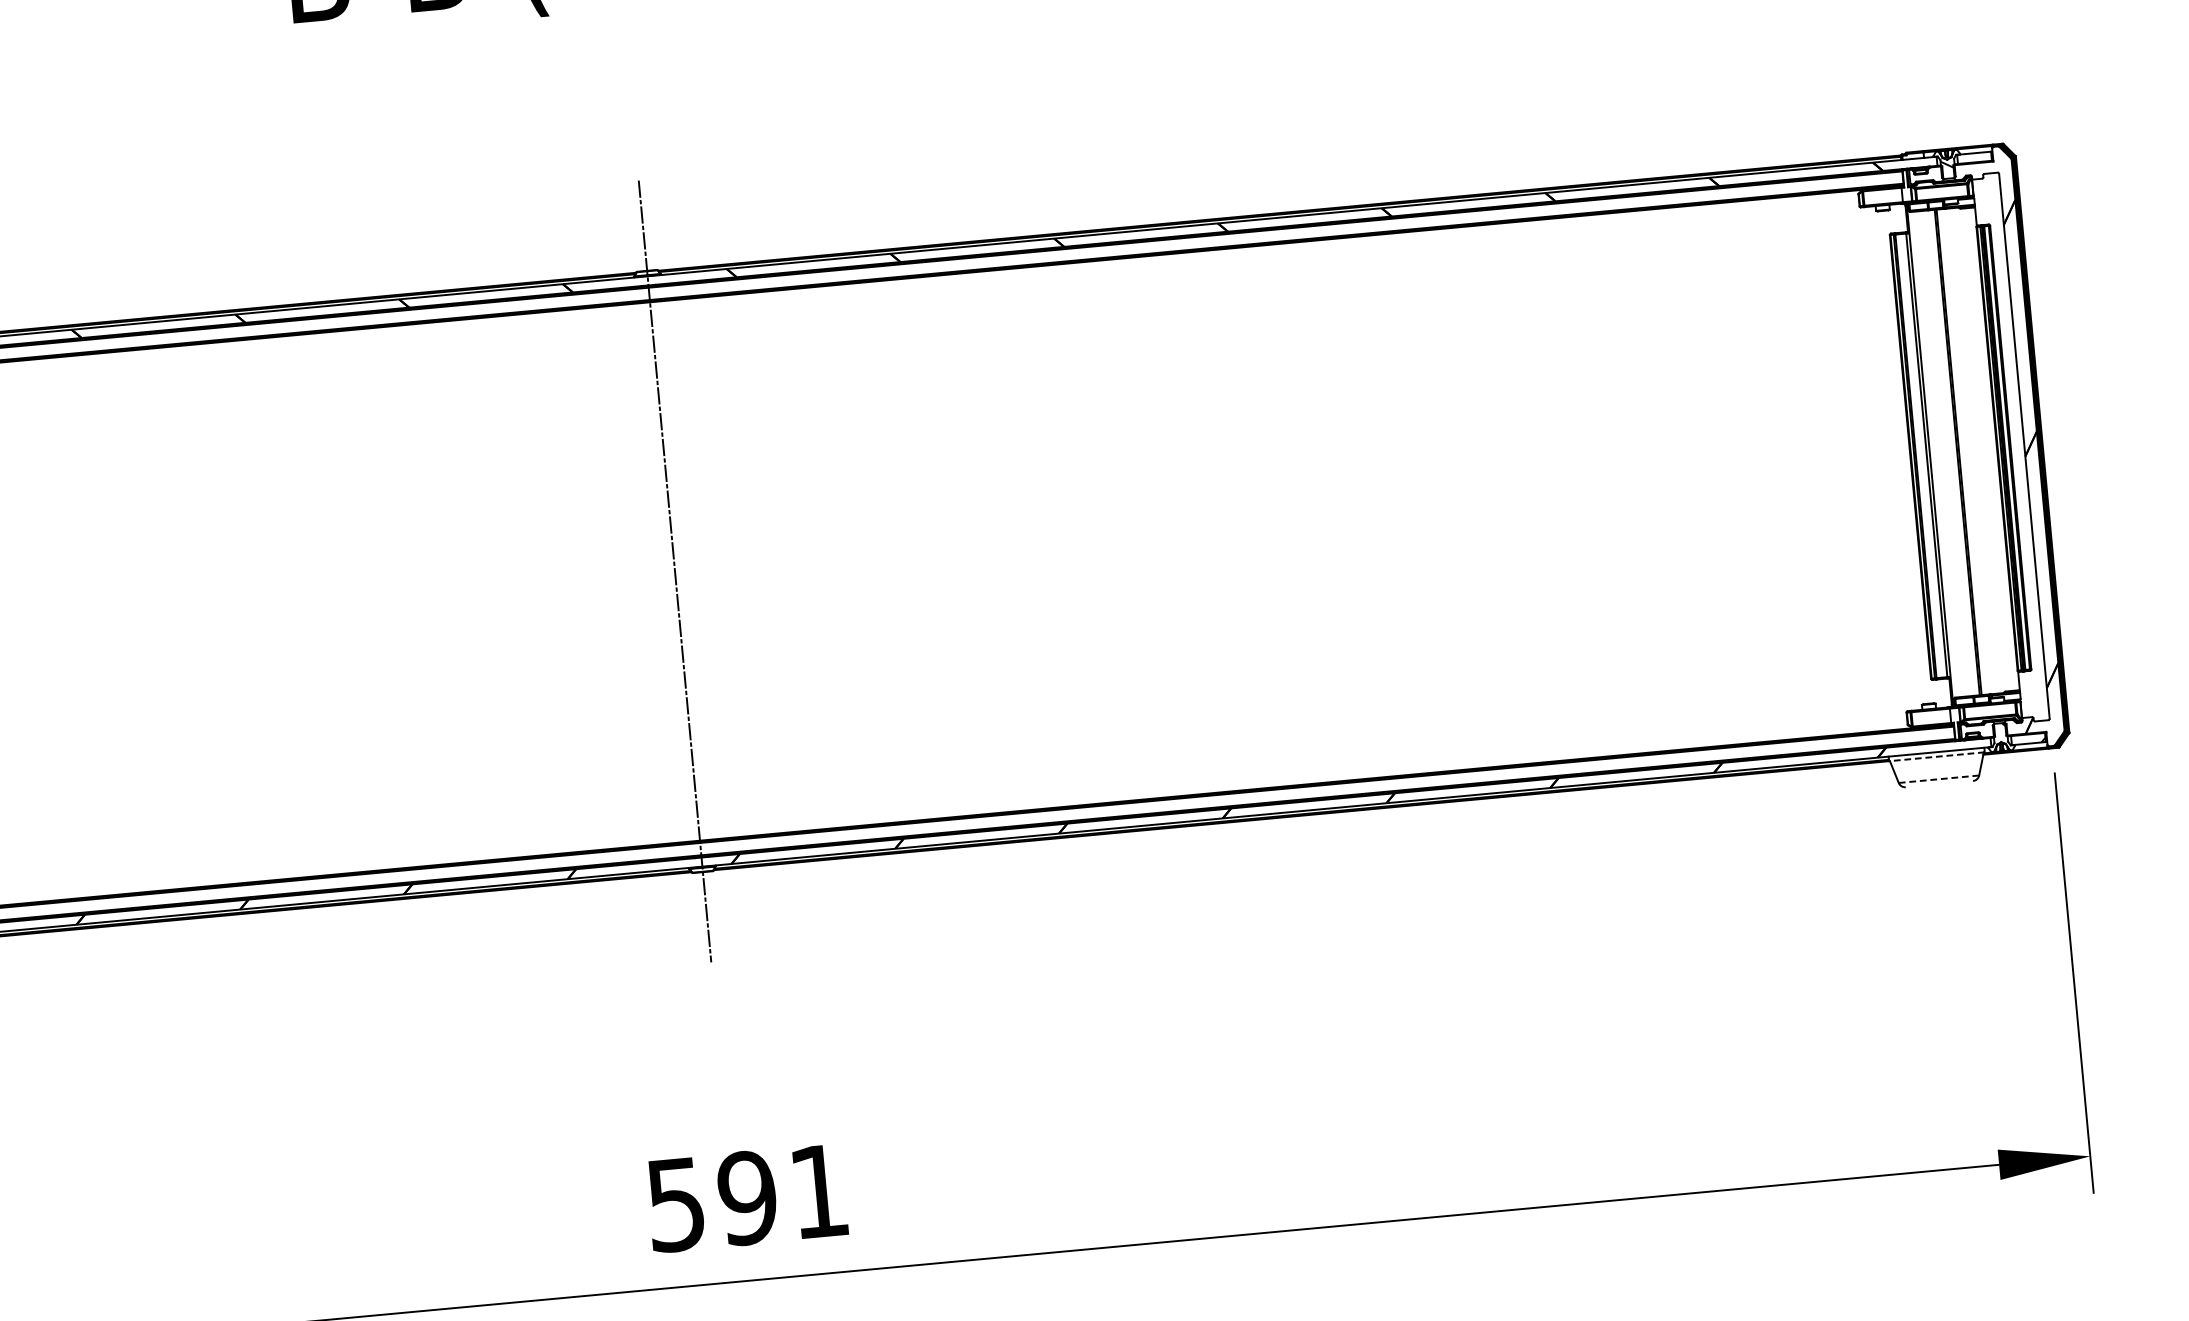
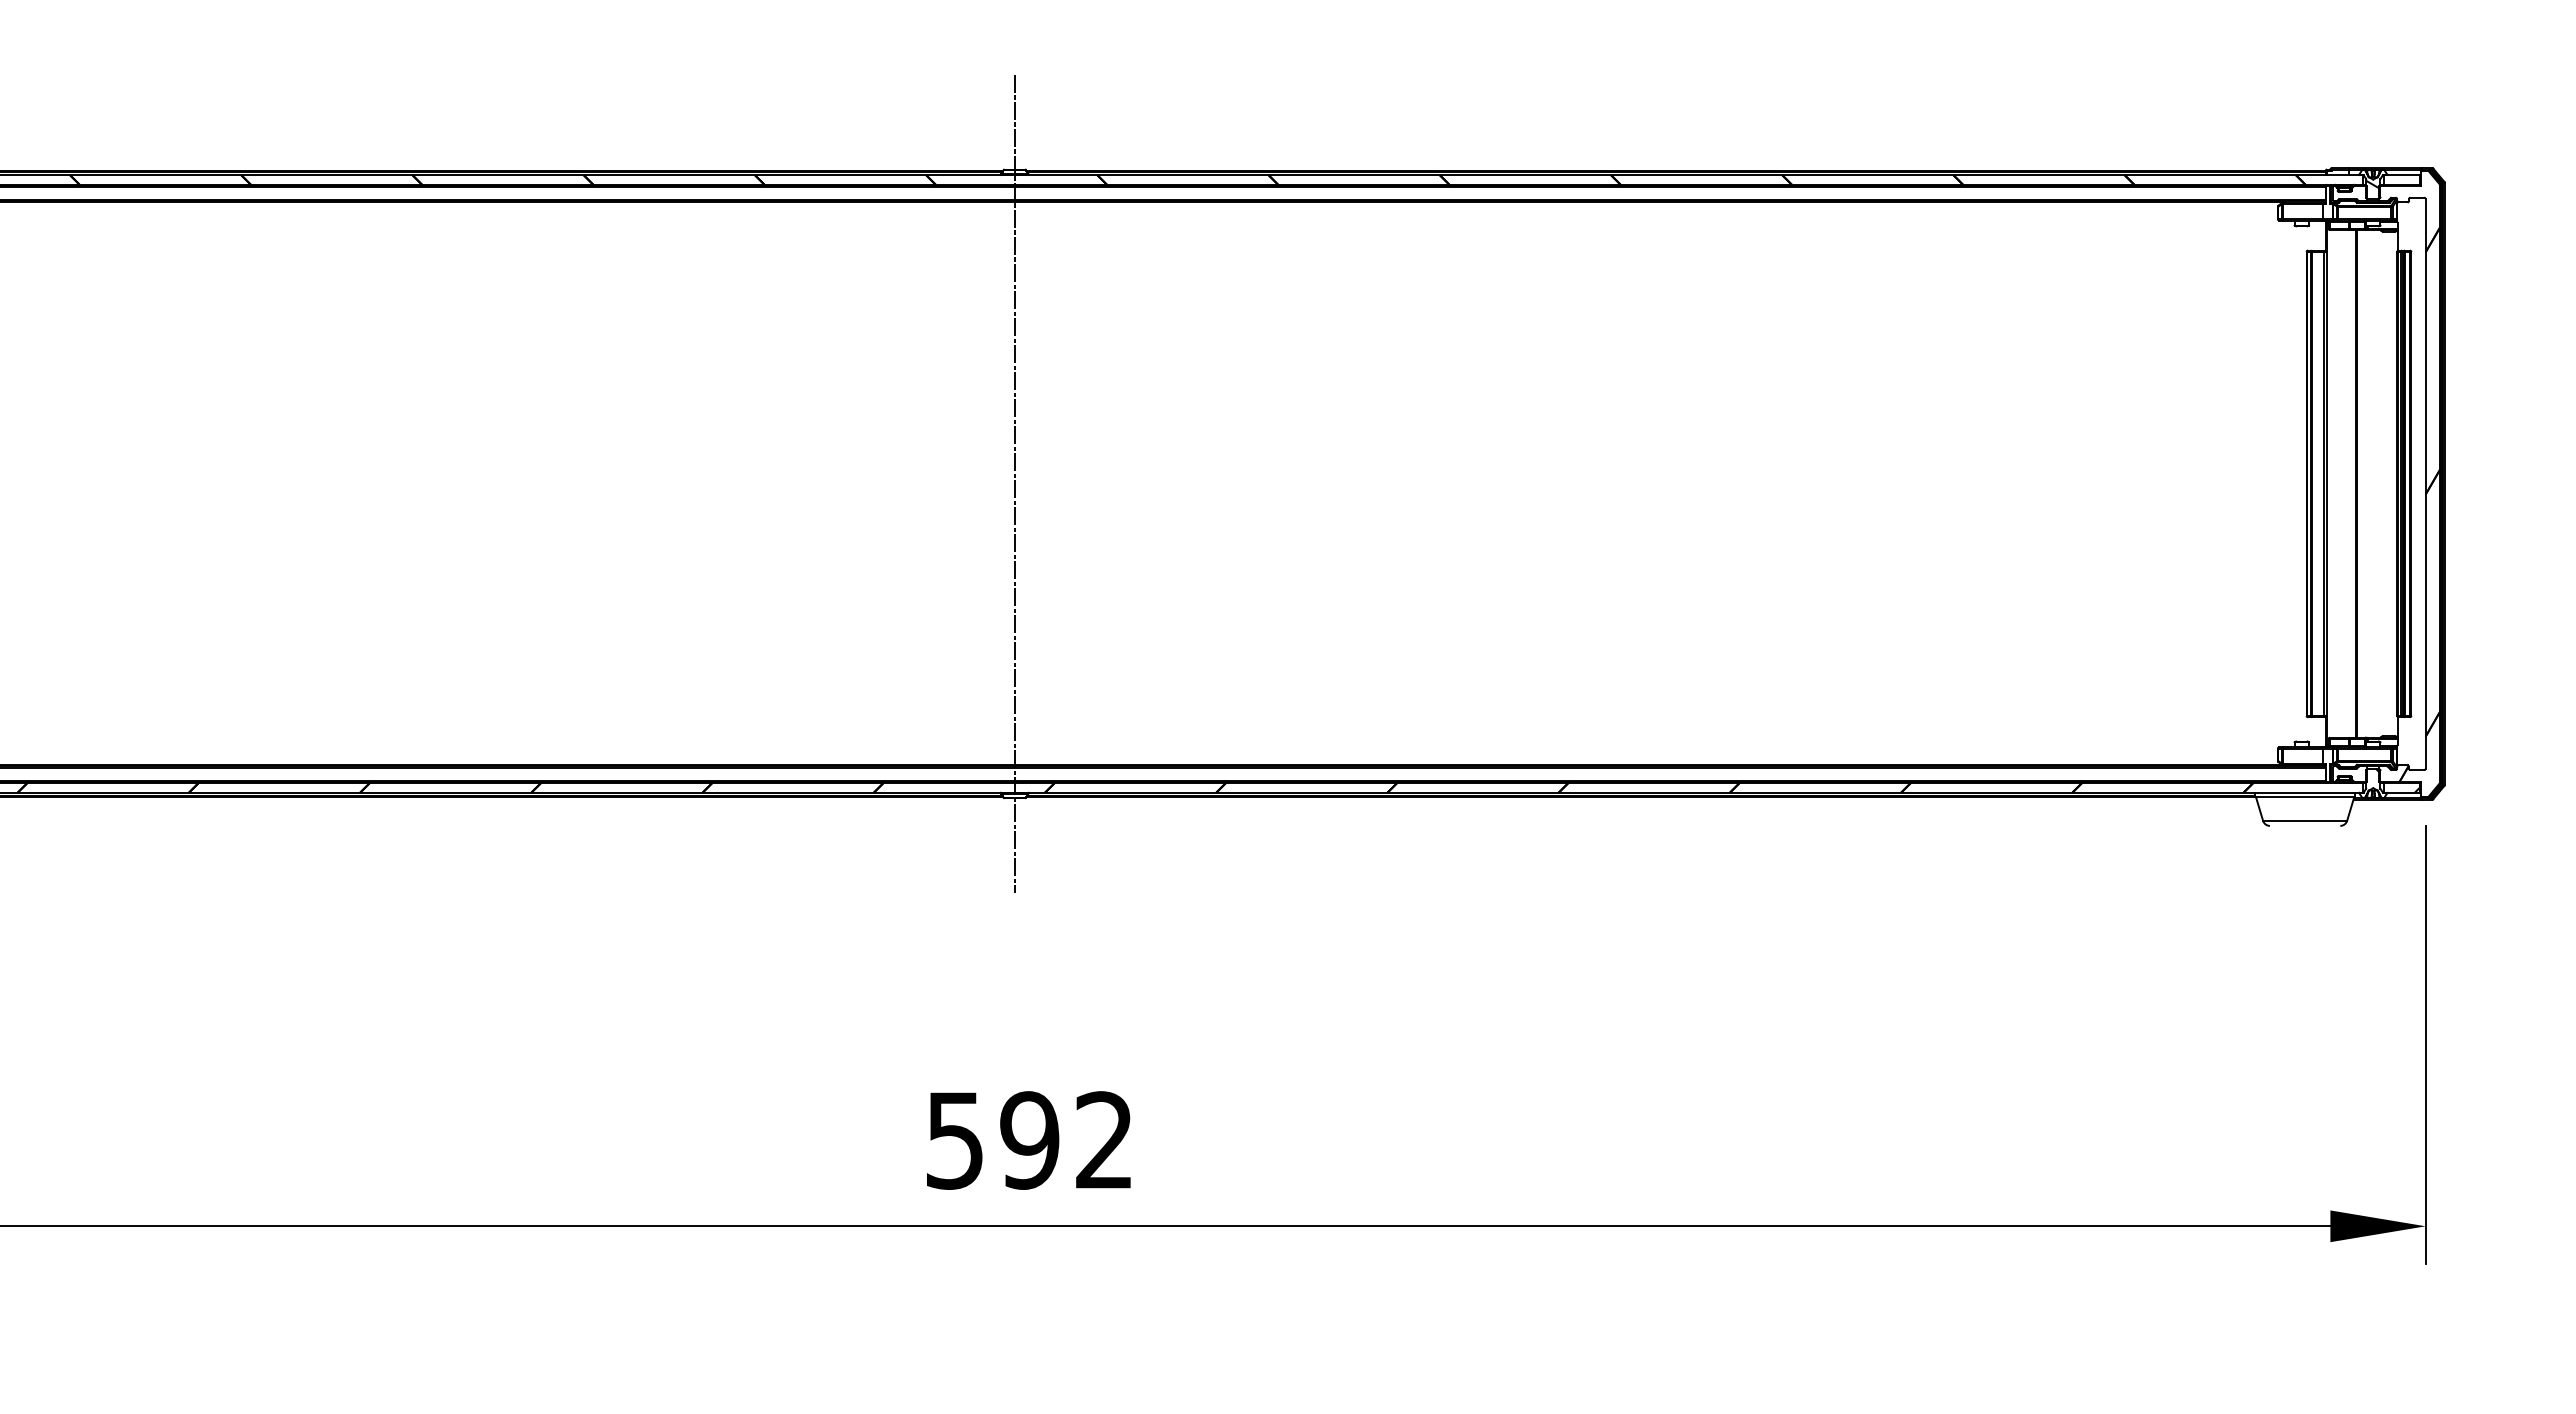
line: (1936, 756) -> (2304, 797), dashed -> solid
line: (1938, 778) -> (2304, 820), dashed -> solid
text: (818, 1190) -> (1103, 1139), 591 -> 592

